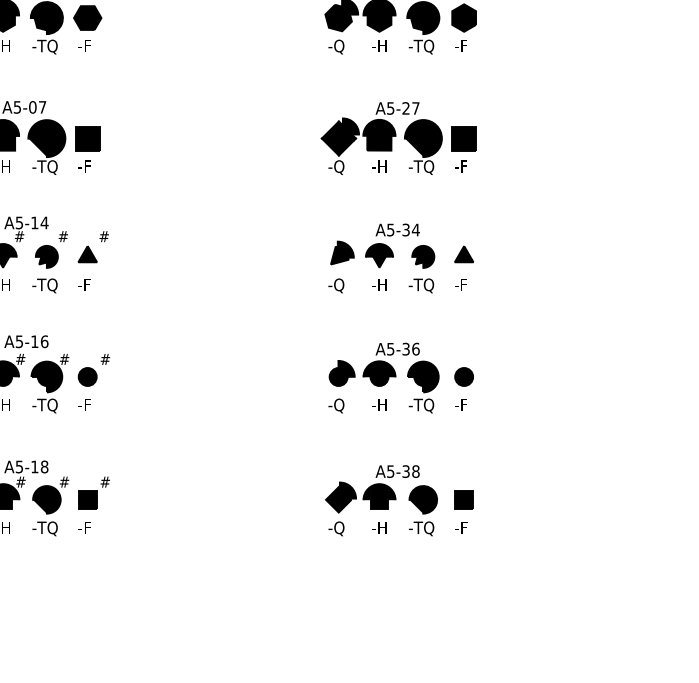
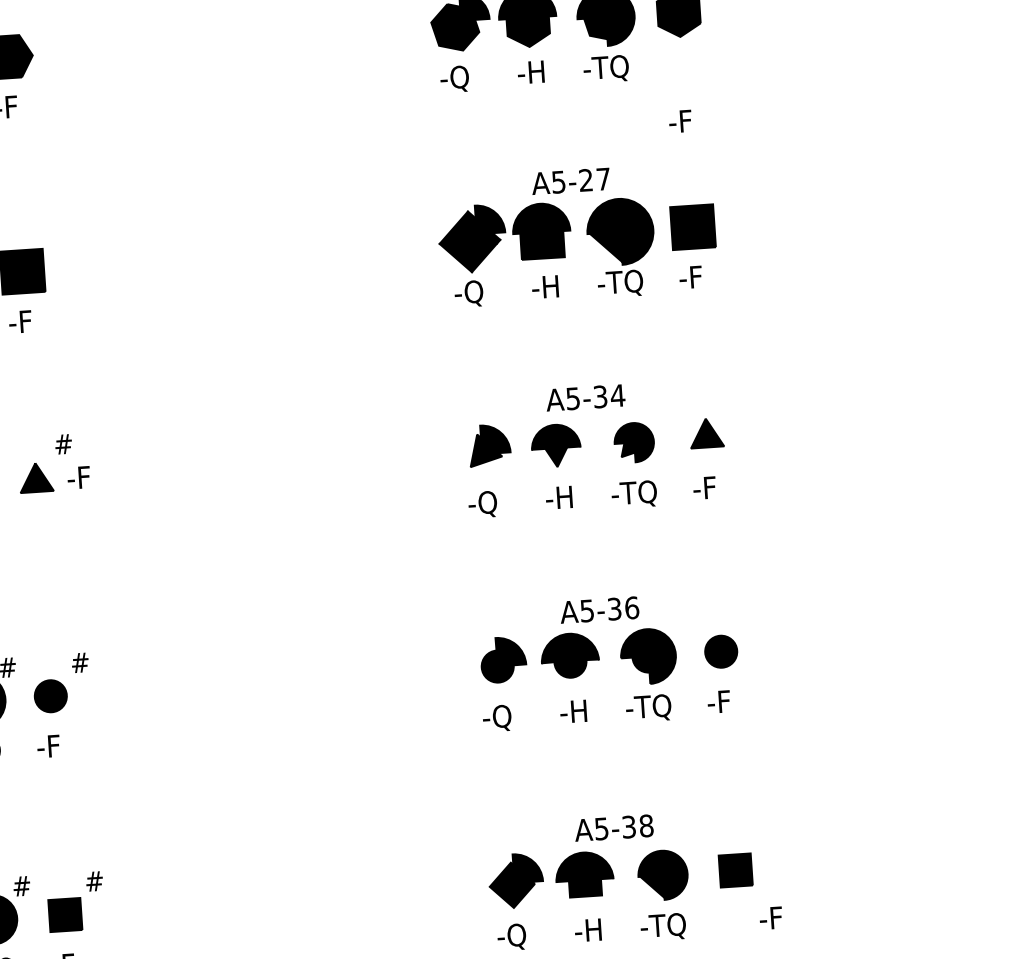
text: (460, 45) -> (679, 120), moved
text: (84, 284) -> (78, 477), moved
text: (461, 527) -> (771, 917), moved

